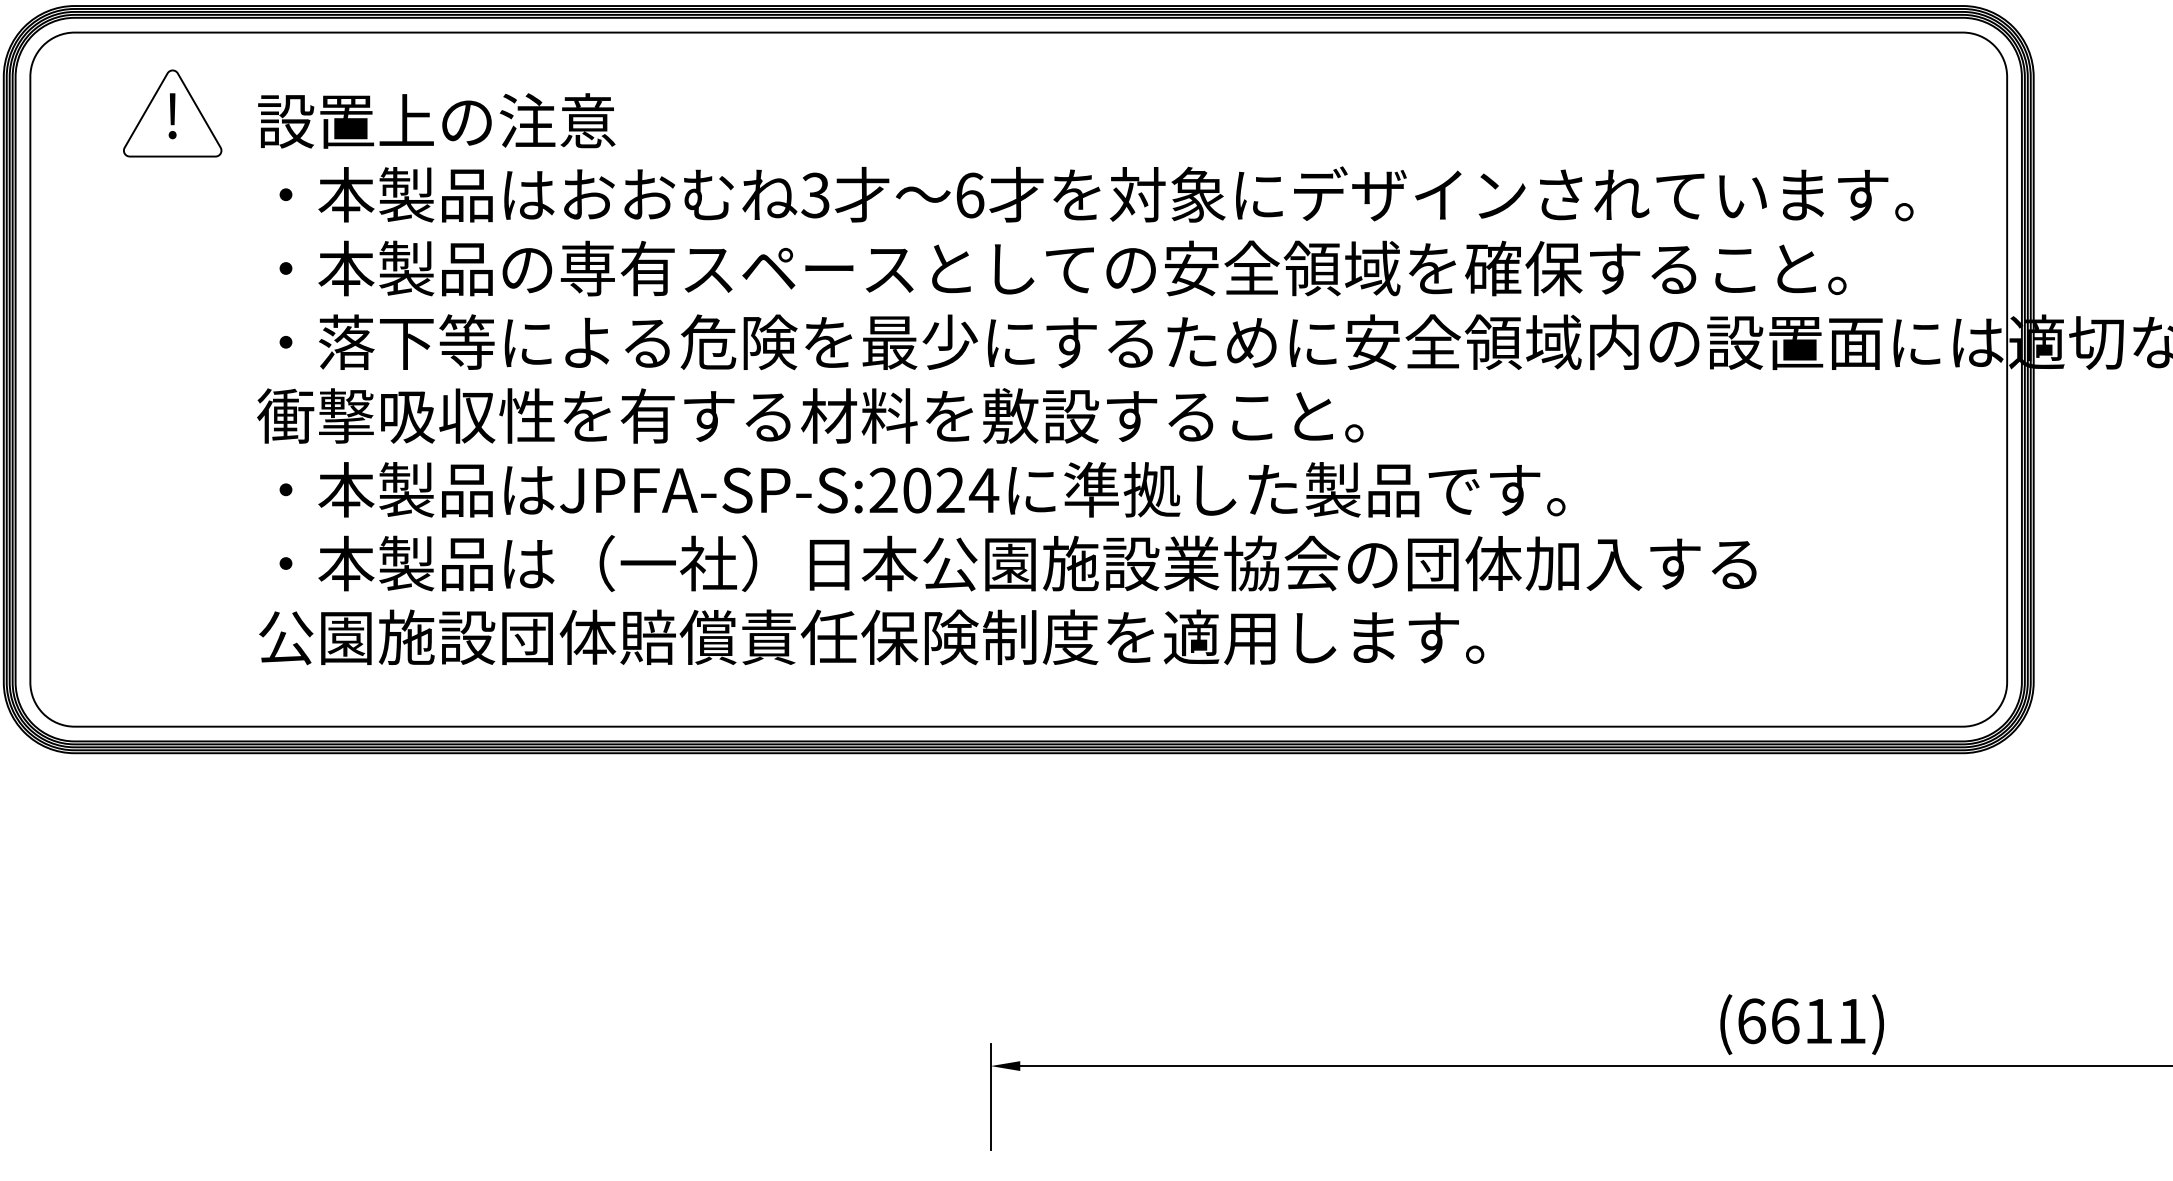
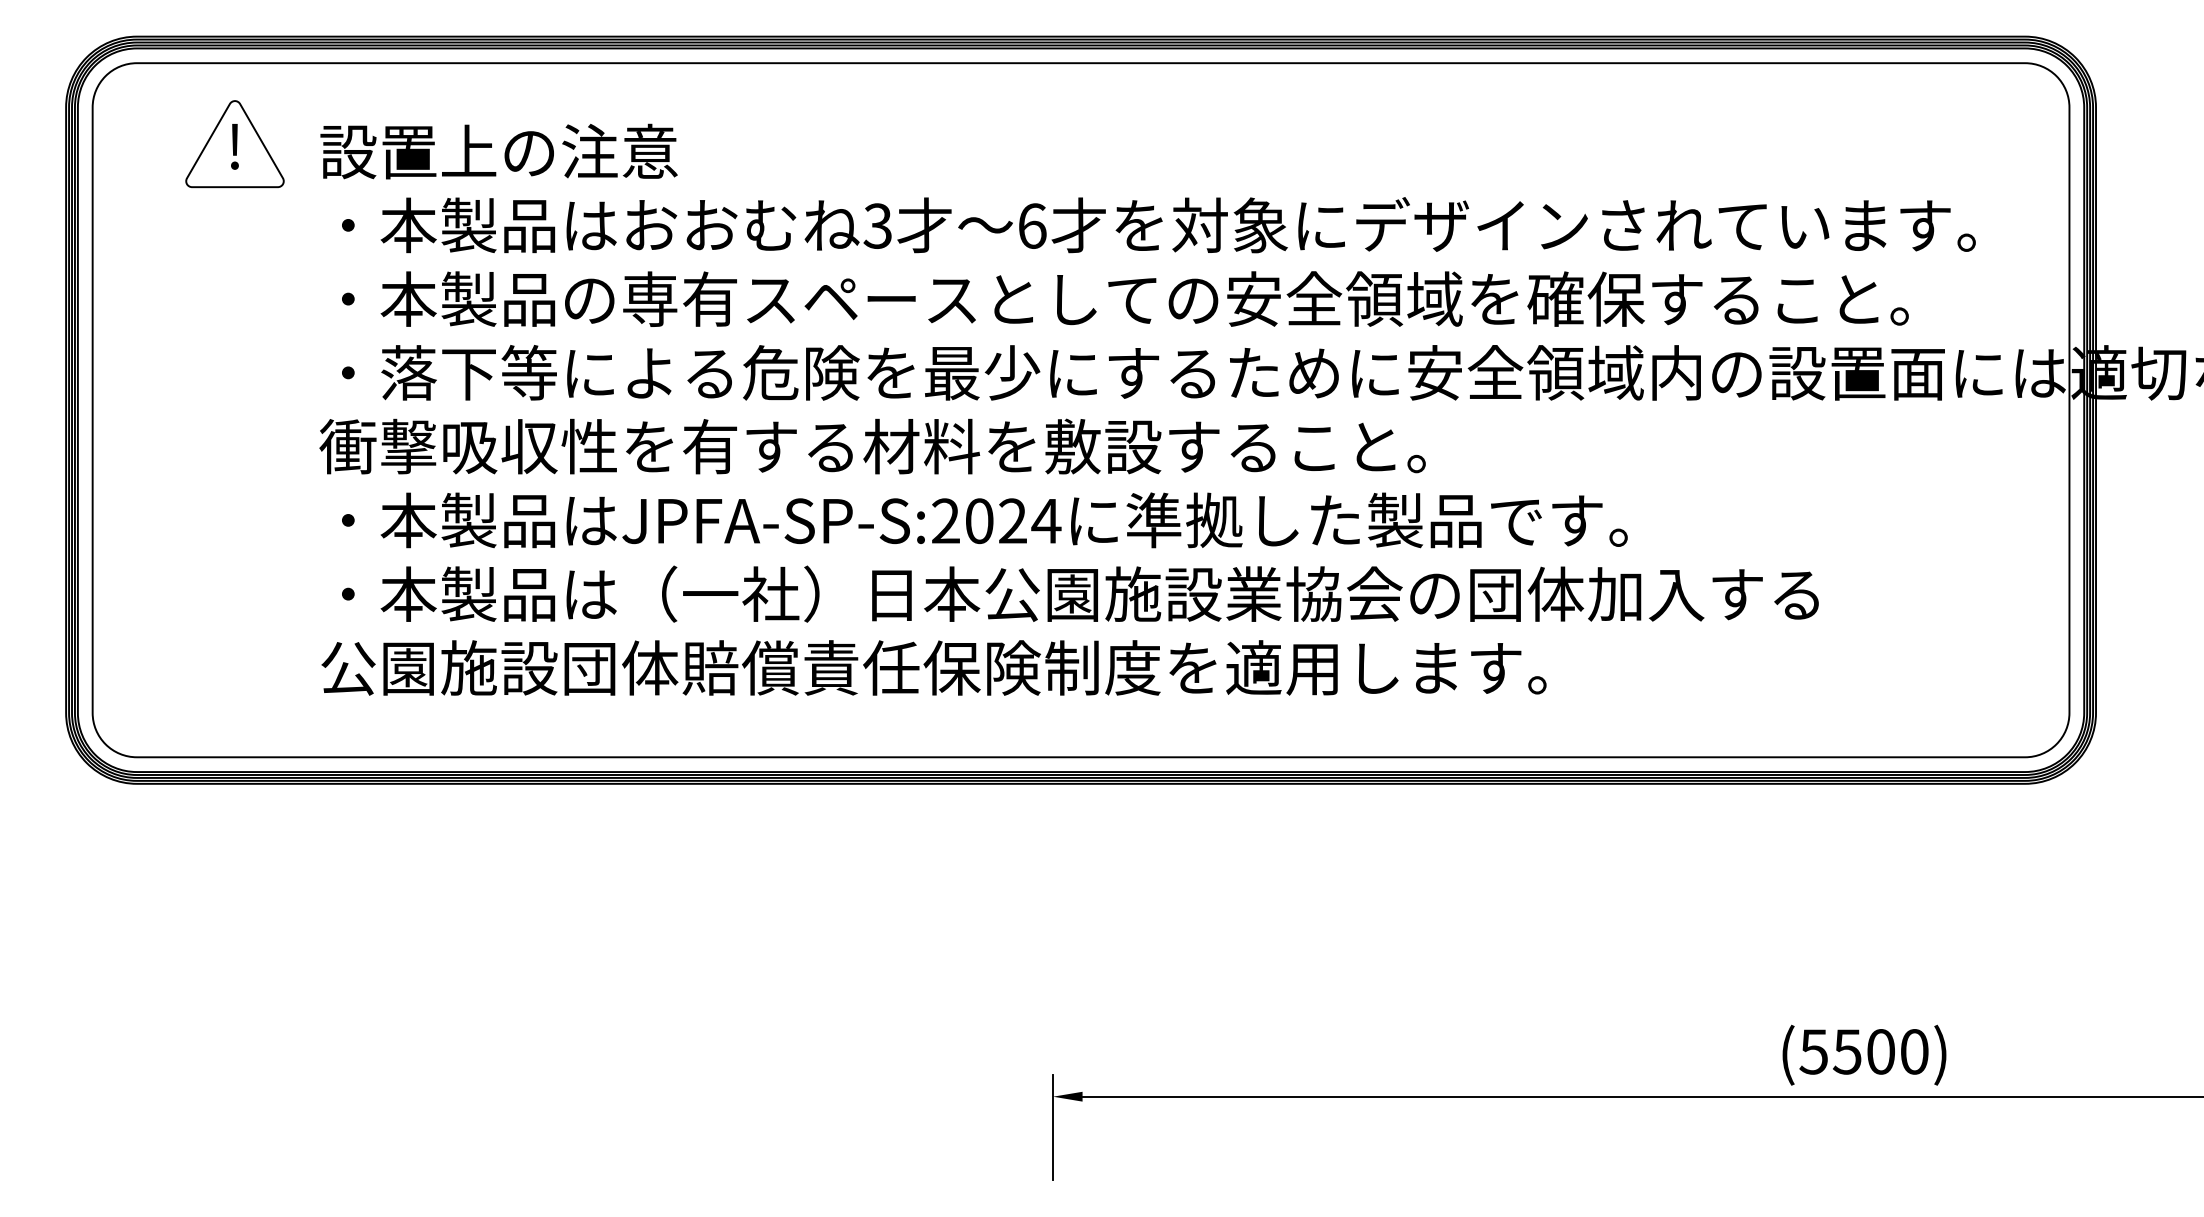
text: (1801, 1020) -> (1863, 1051), (6611) -> (5500)

